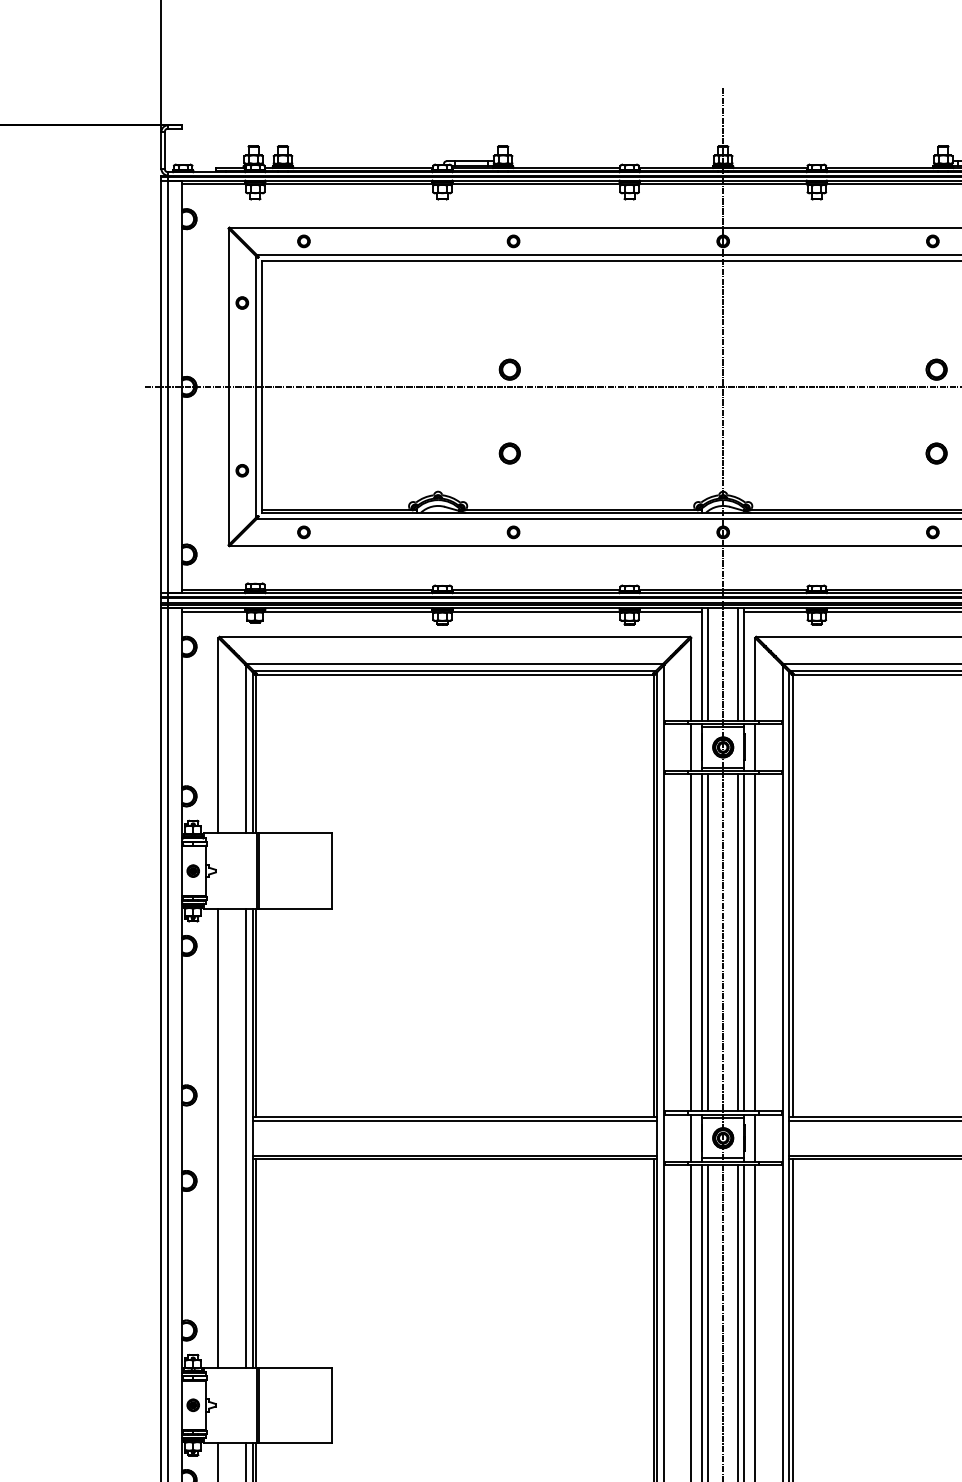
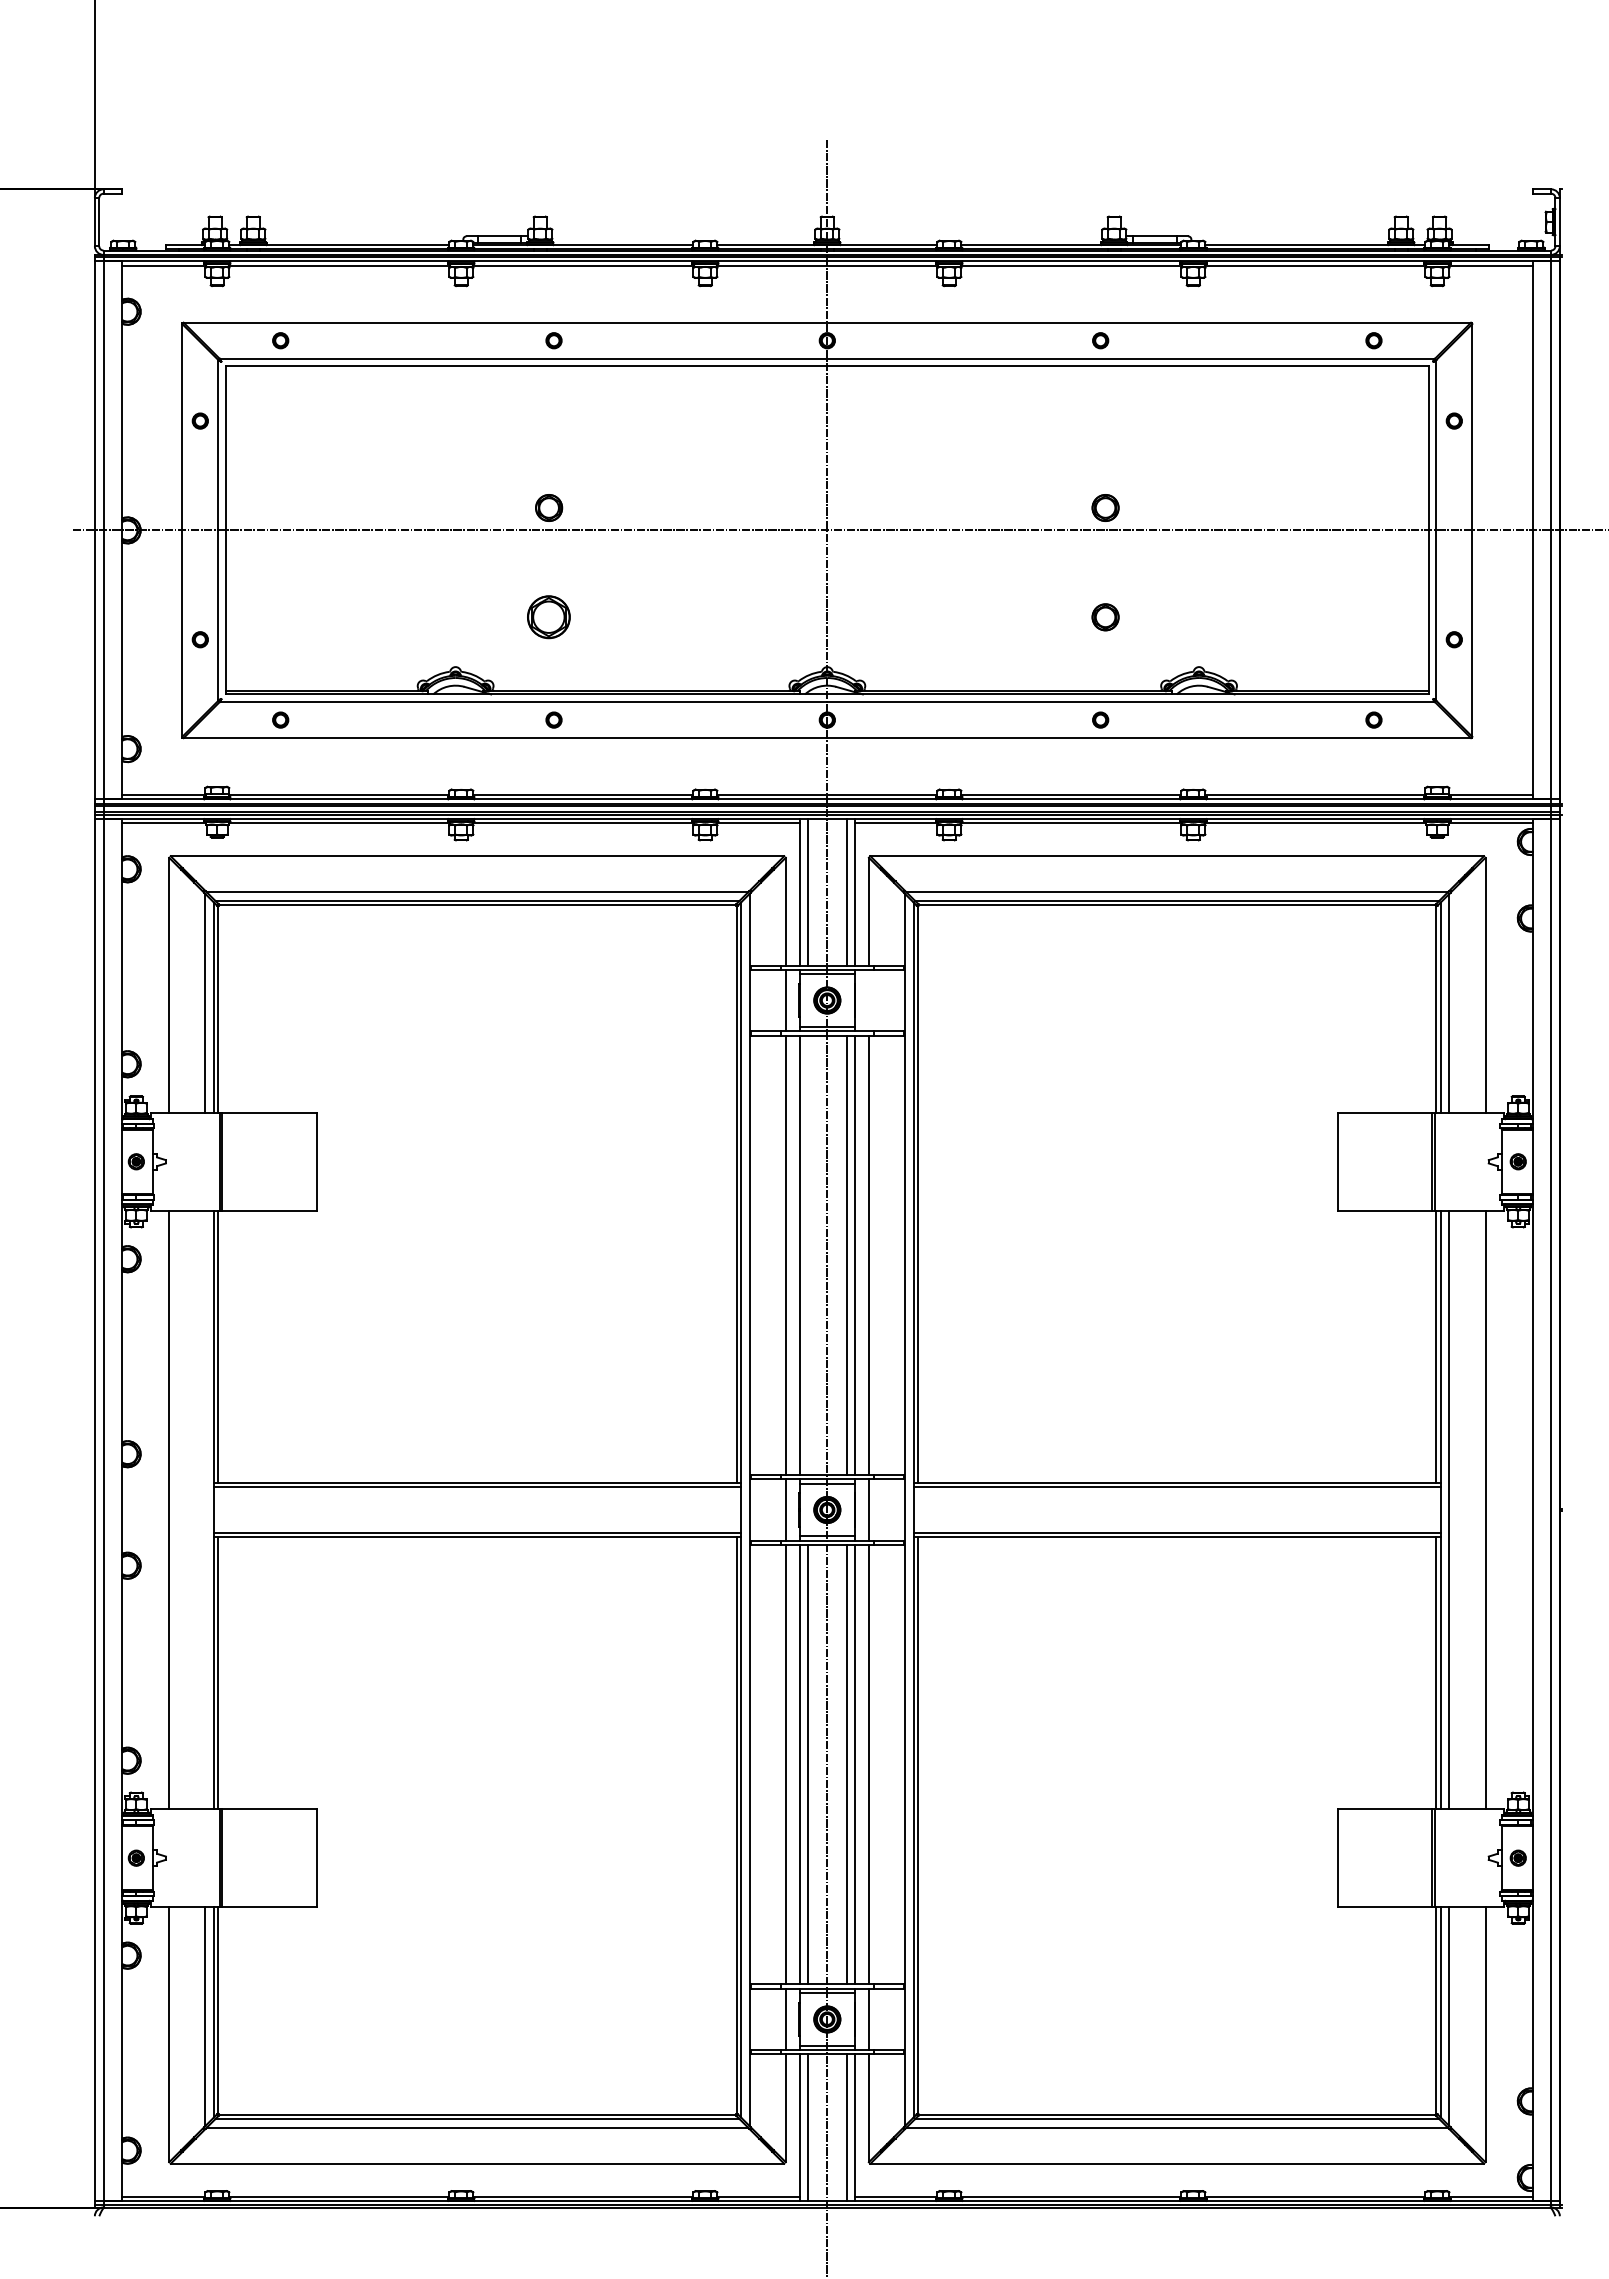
part: (510, 453) -> (549, 617), size x1.6
line: (754, 747) -> (868, 1000), removed
line: (708, 943) -> (807, 1255), removed
line: (246, 1137) -> (205, 1509), removed

